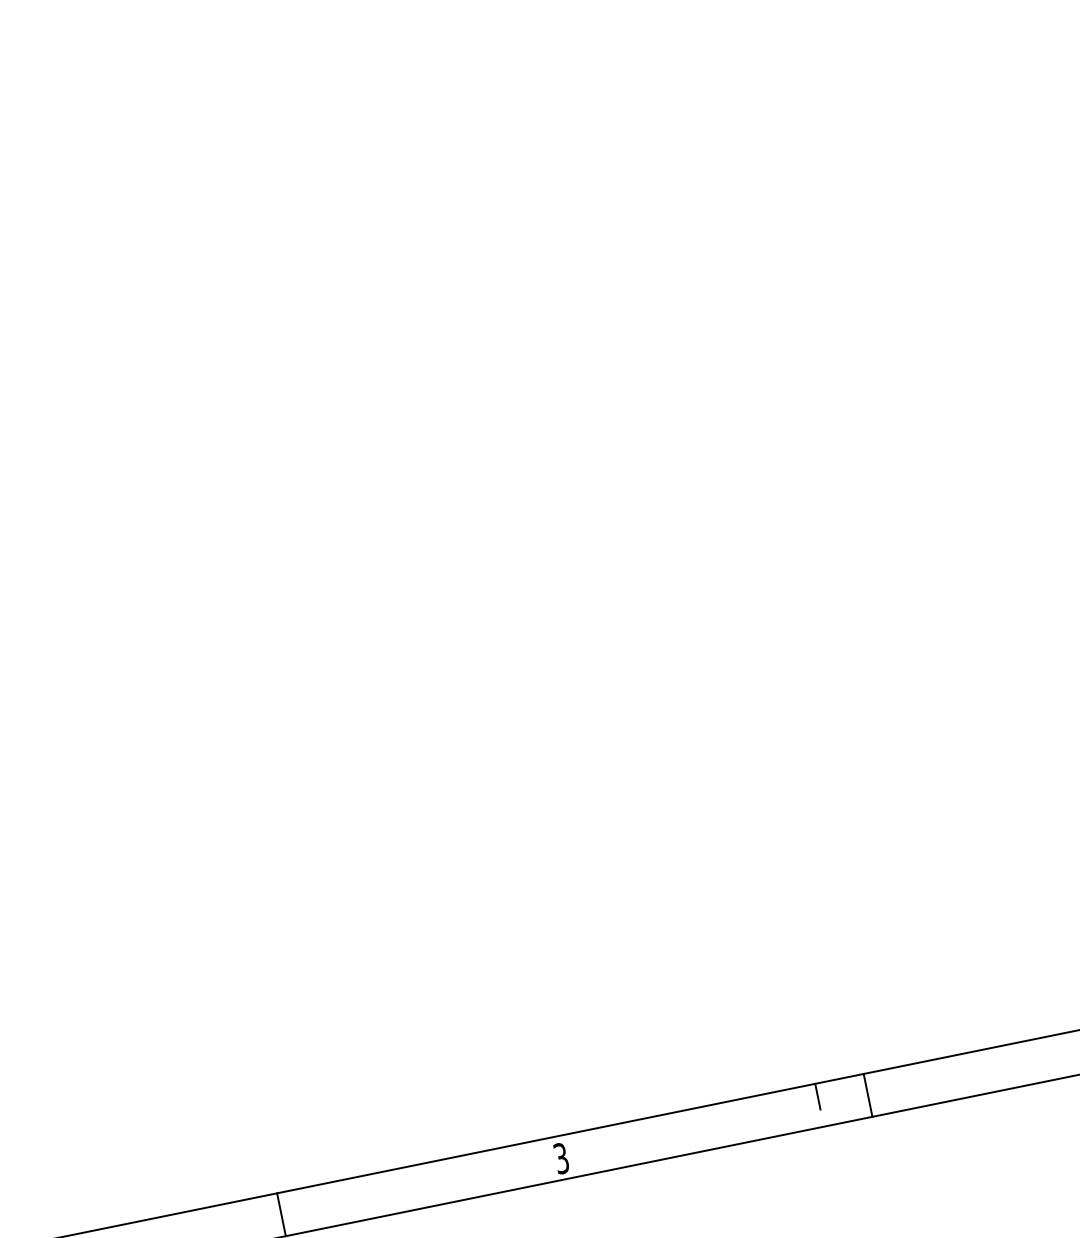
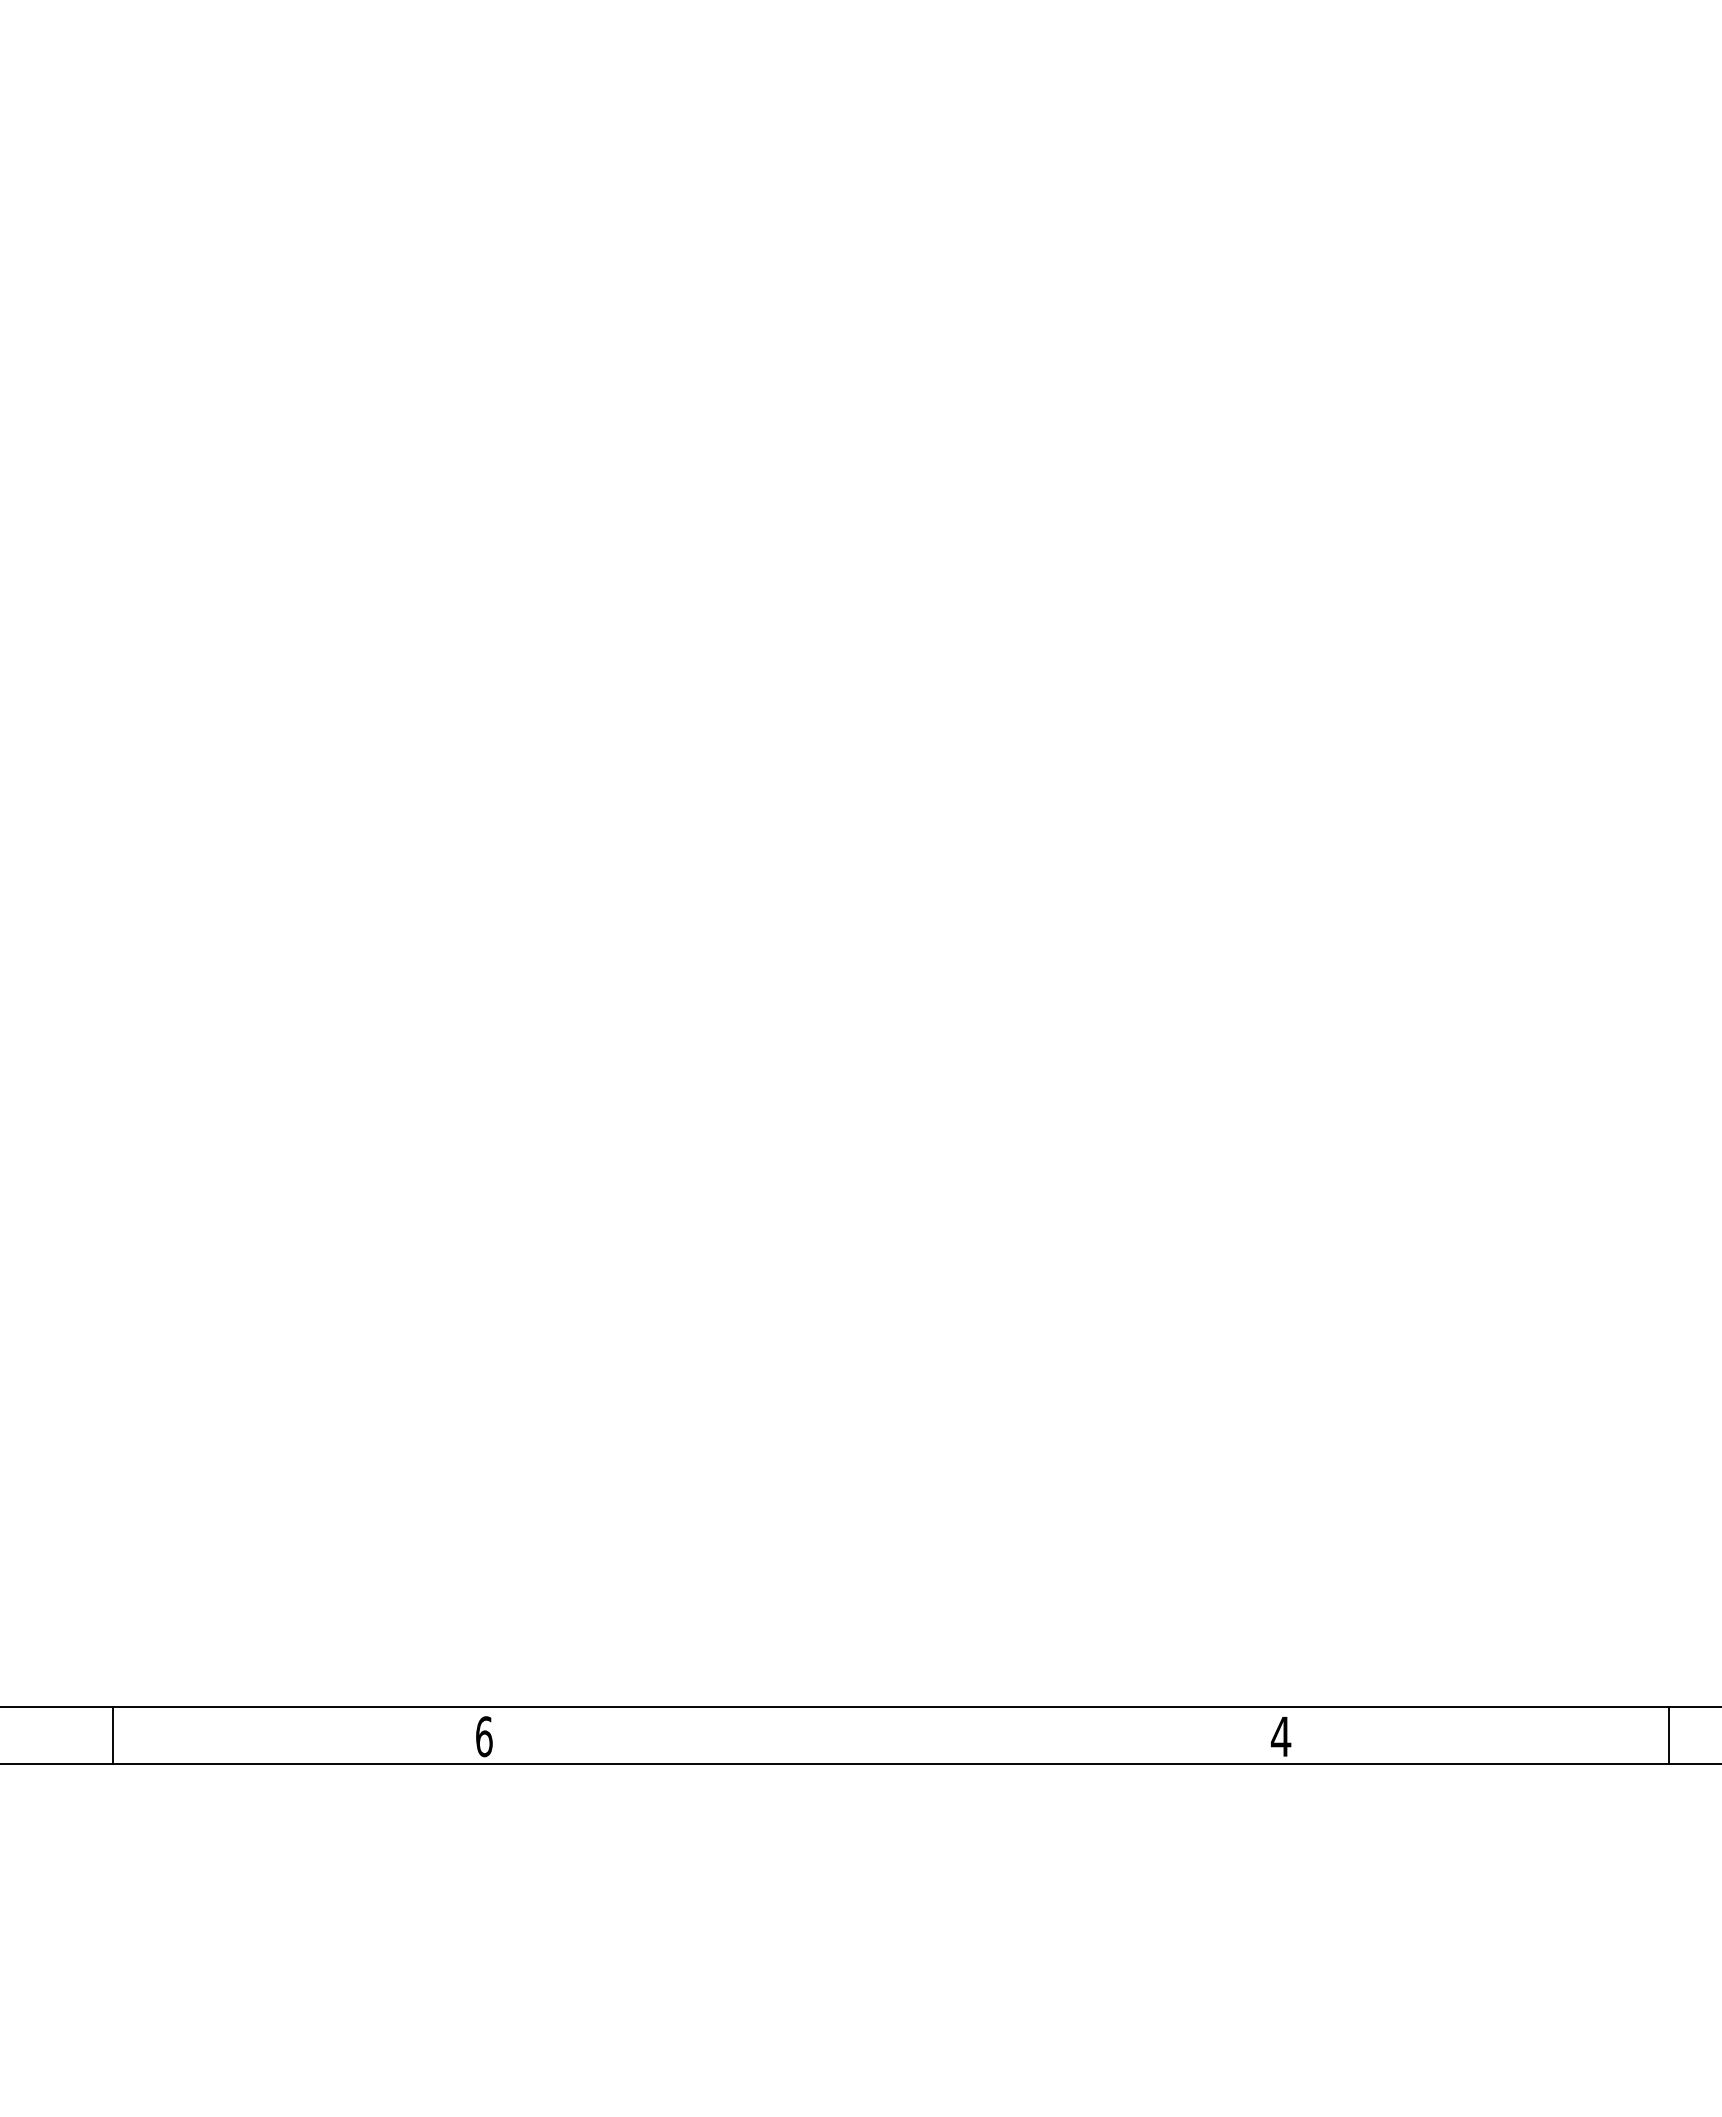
line: (867, 1095) -> (890, 1735), removed
line: (817, 1096) -> (826, 1724), removed
text: (561, 1158) -> (484, 1736), 3 -> 6

